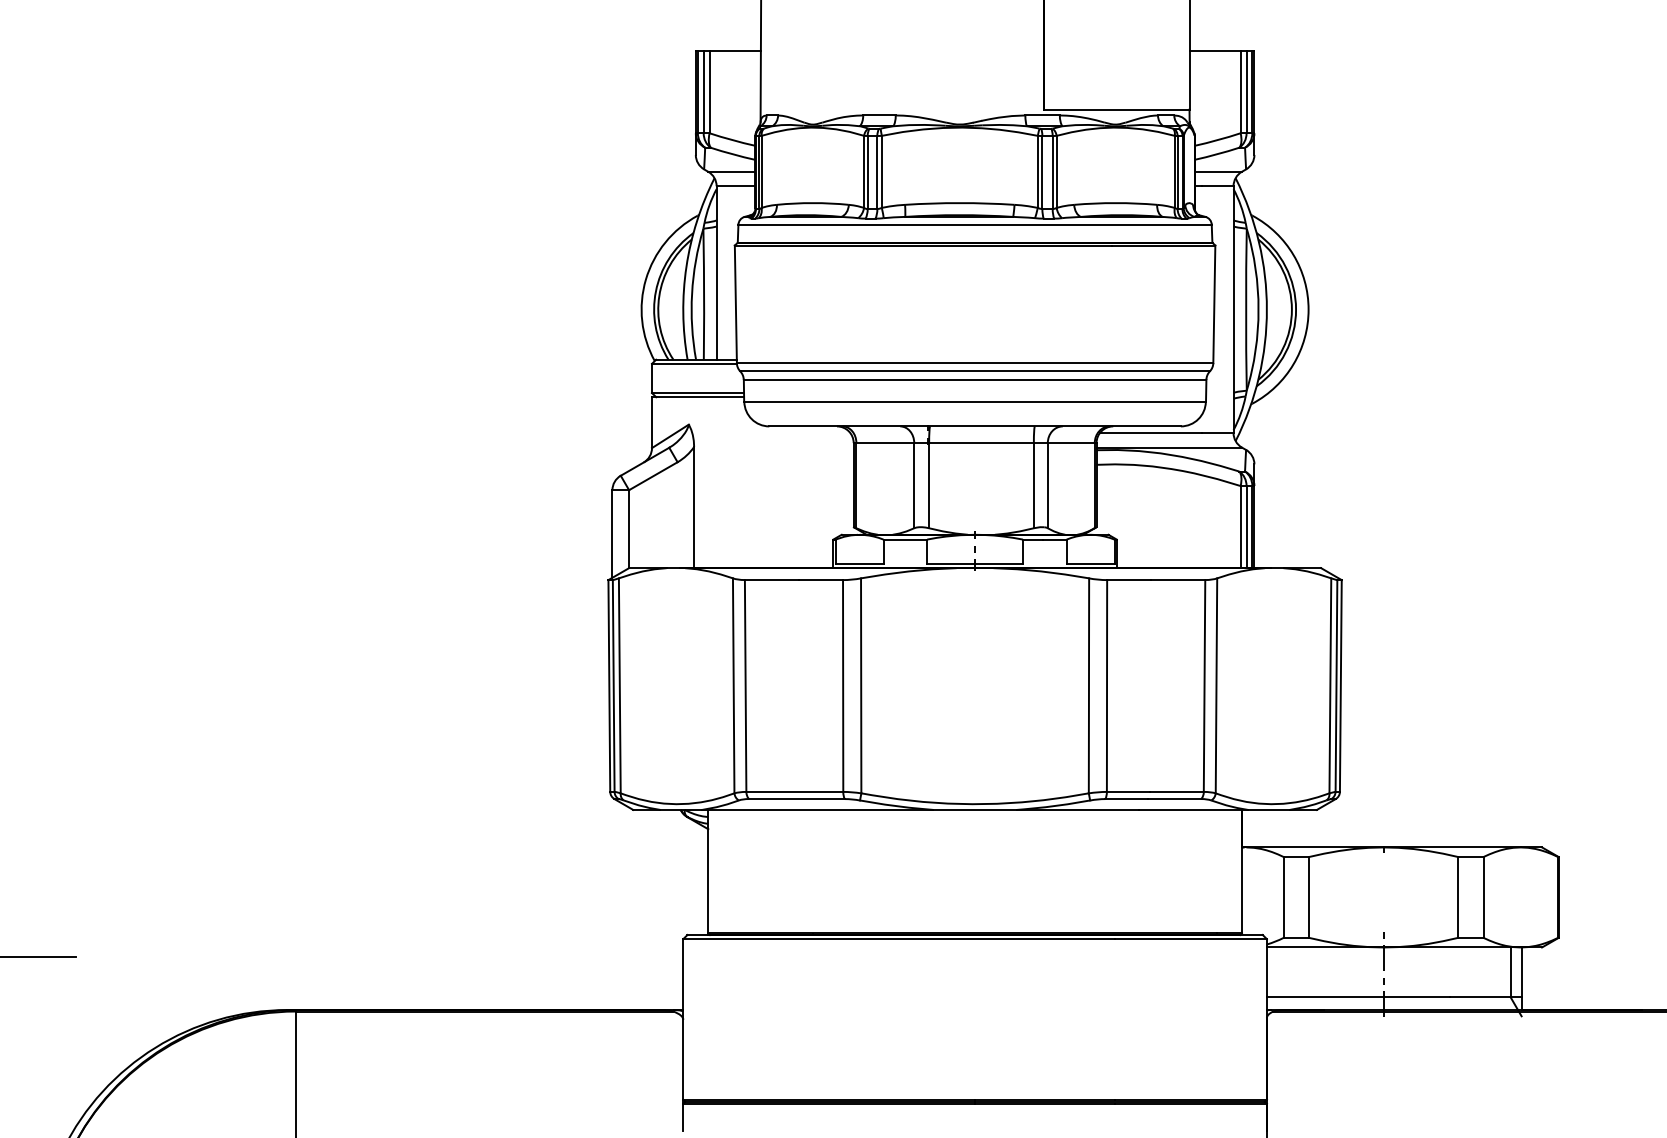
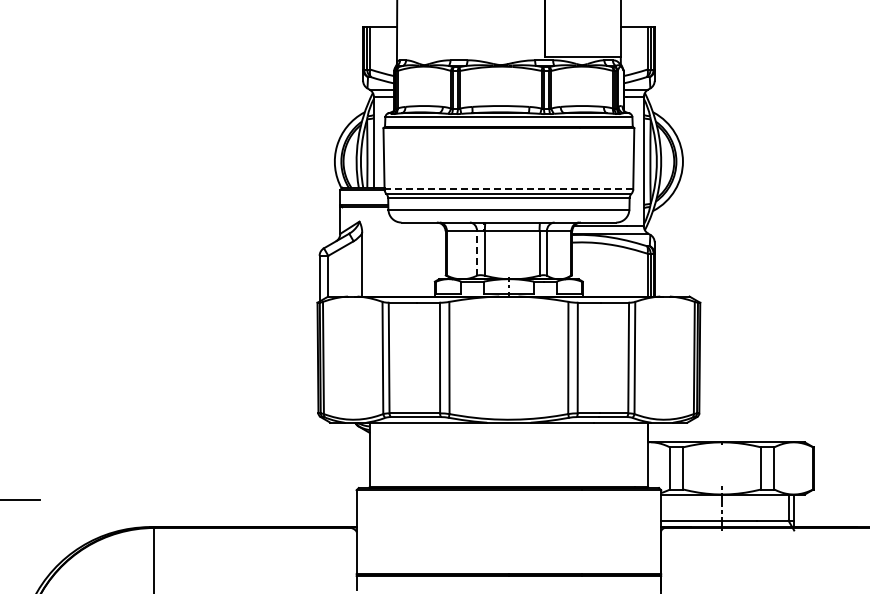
line: (974, 363) -> (508, 189), solid -> dashed
line: (914, 485) -> (477, 253), solid -> dashed

